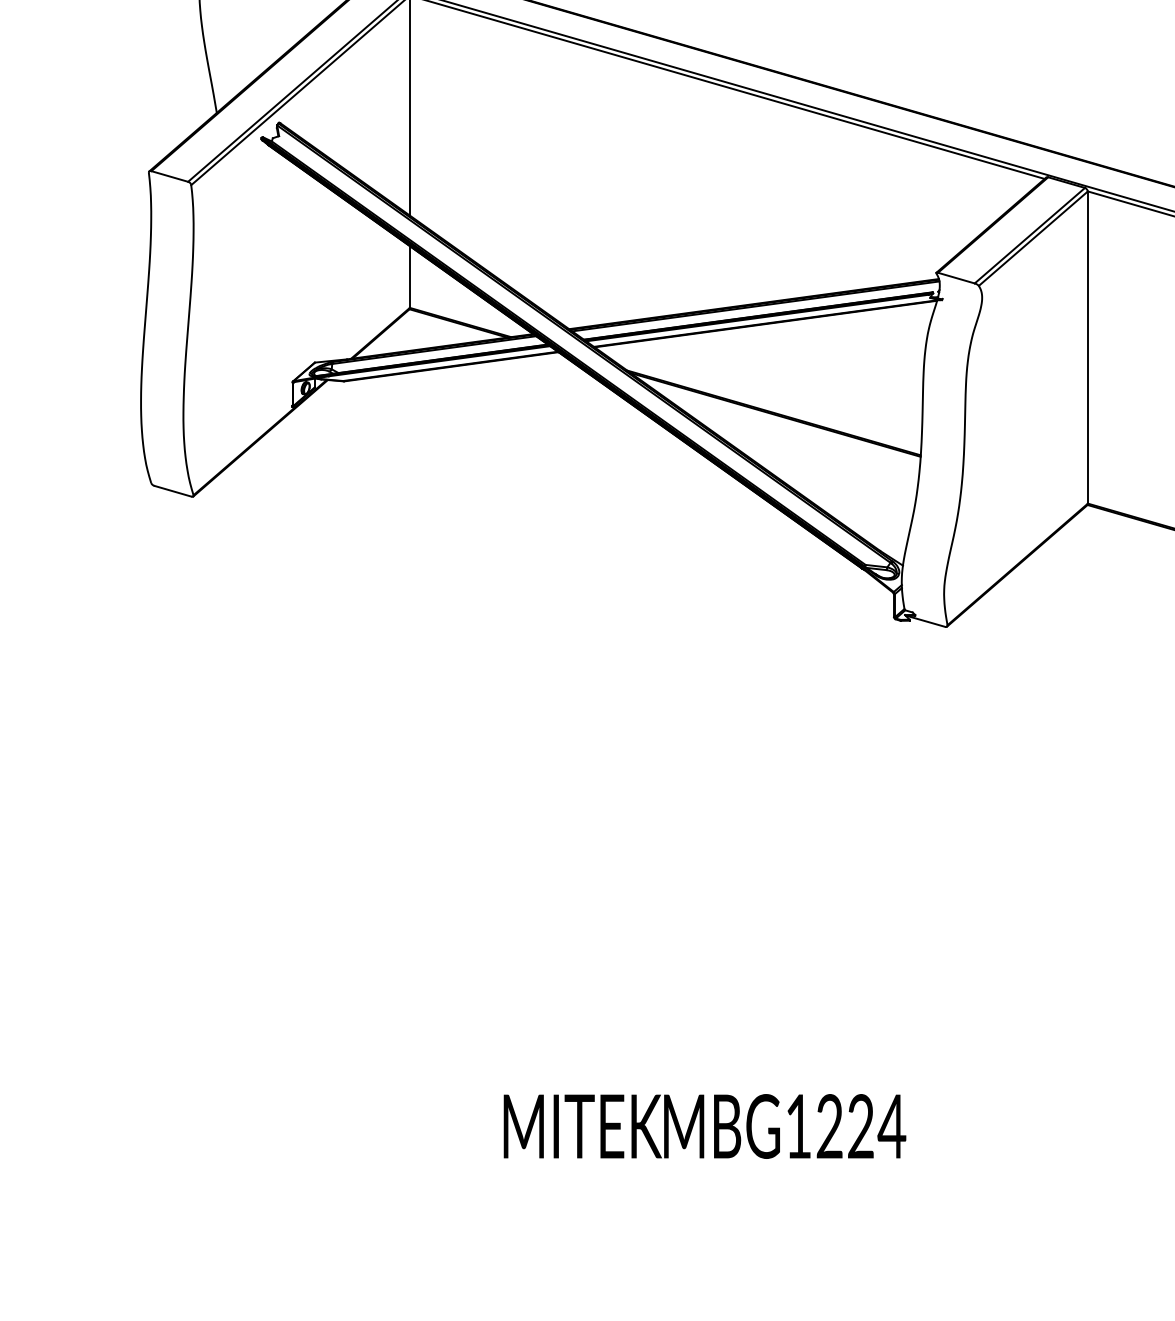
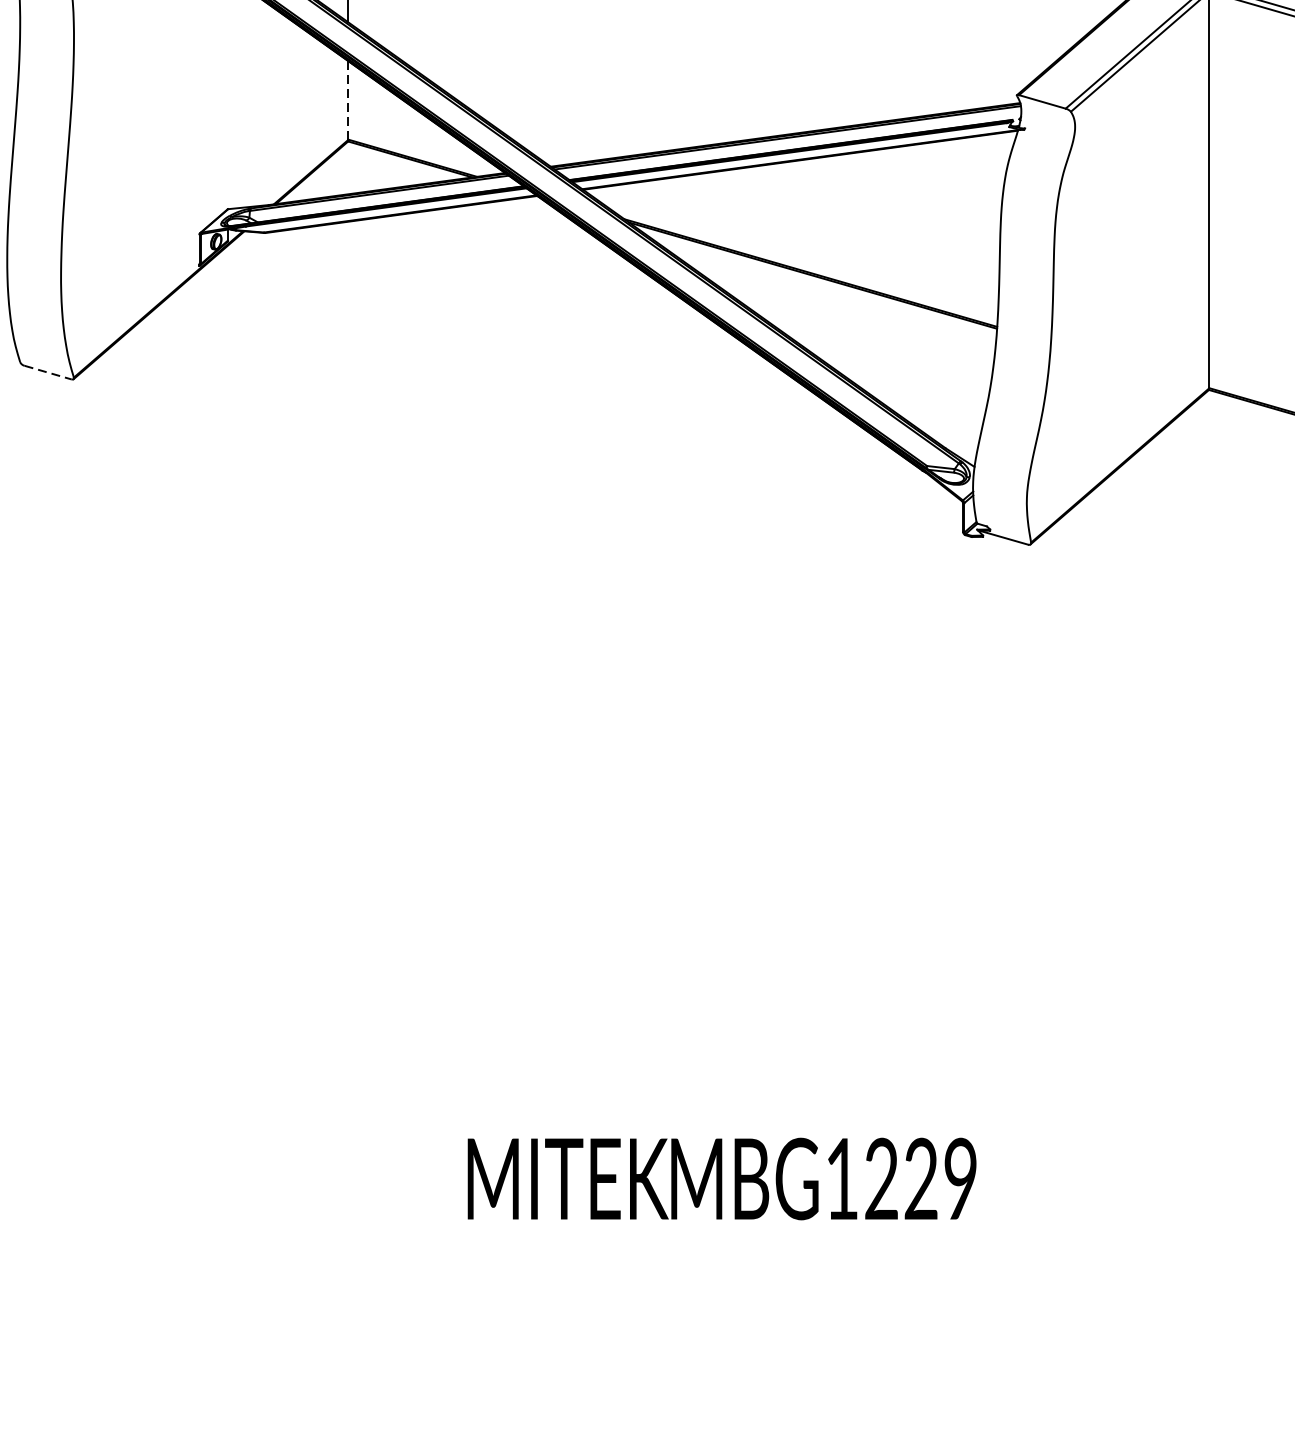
line: (409, 277) -> (348, 101), solid -> dashed
line: (173, 491) -> (48, 372), solid -> dashed
text: (891, 1126) -> (960, 1179), MBG1224 -> MBG1229

